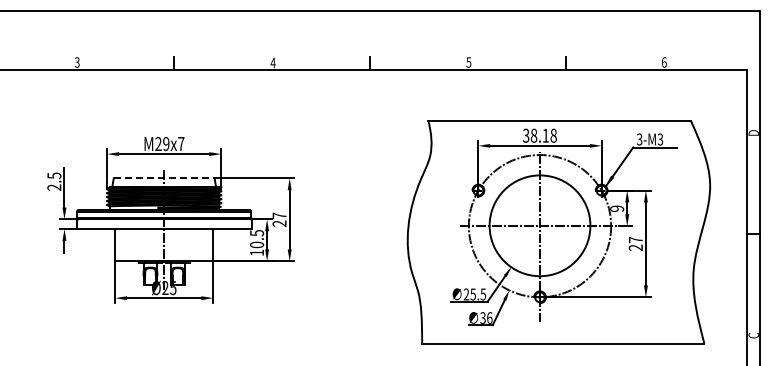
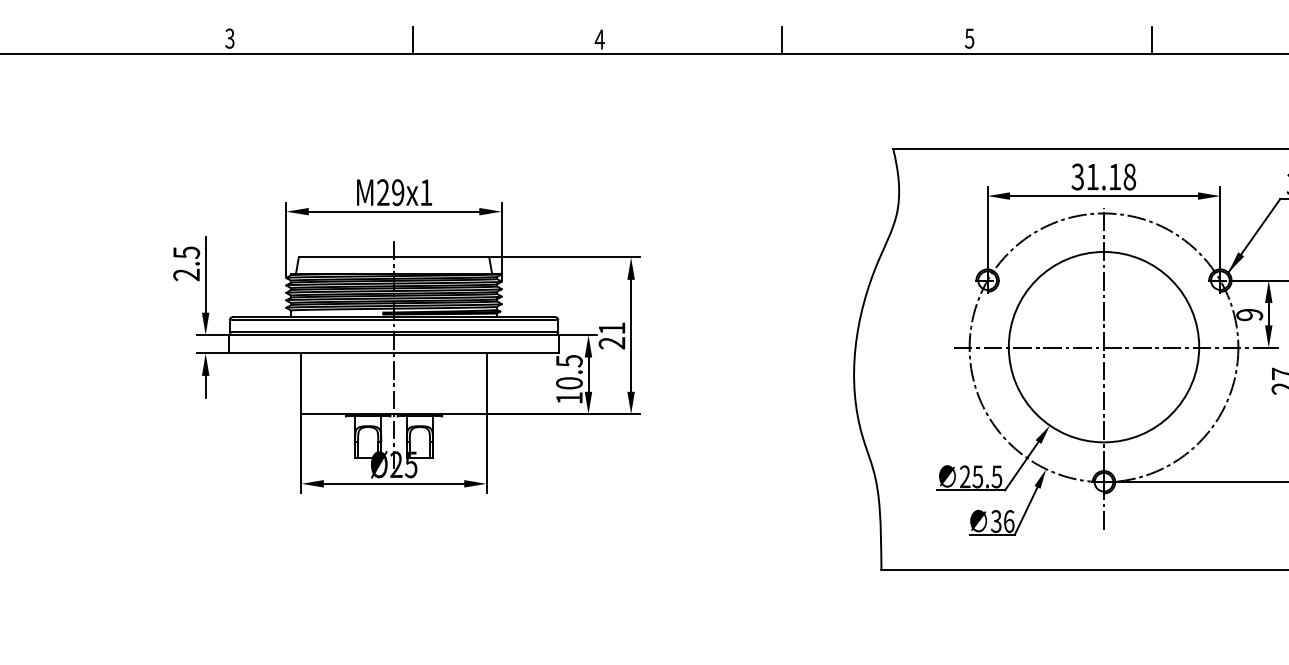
text: (533, 135) -> (1091, 176), 38.18 -> 31.18
text: (181, 143) -> (426, 191), M29x7 -> M29x1
line: (164, 178) -> (394, 257), dashed -> solid
text: (279, 215) -> (611, 327), 27 -> 21

